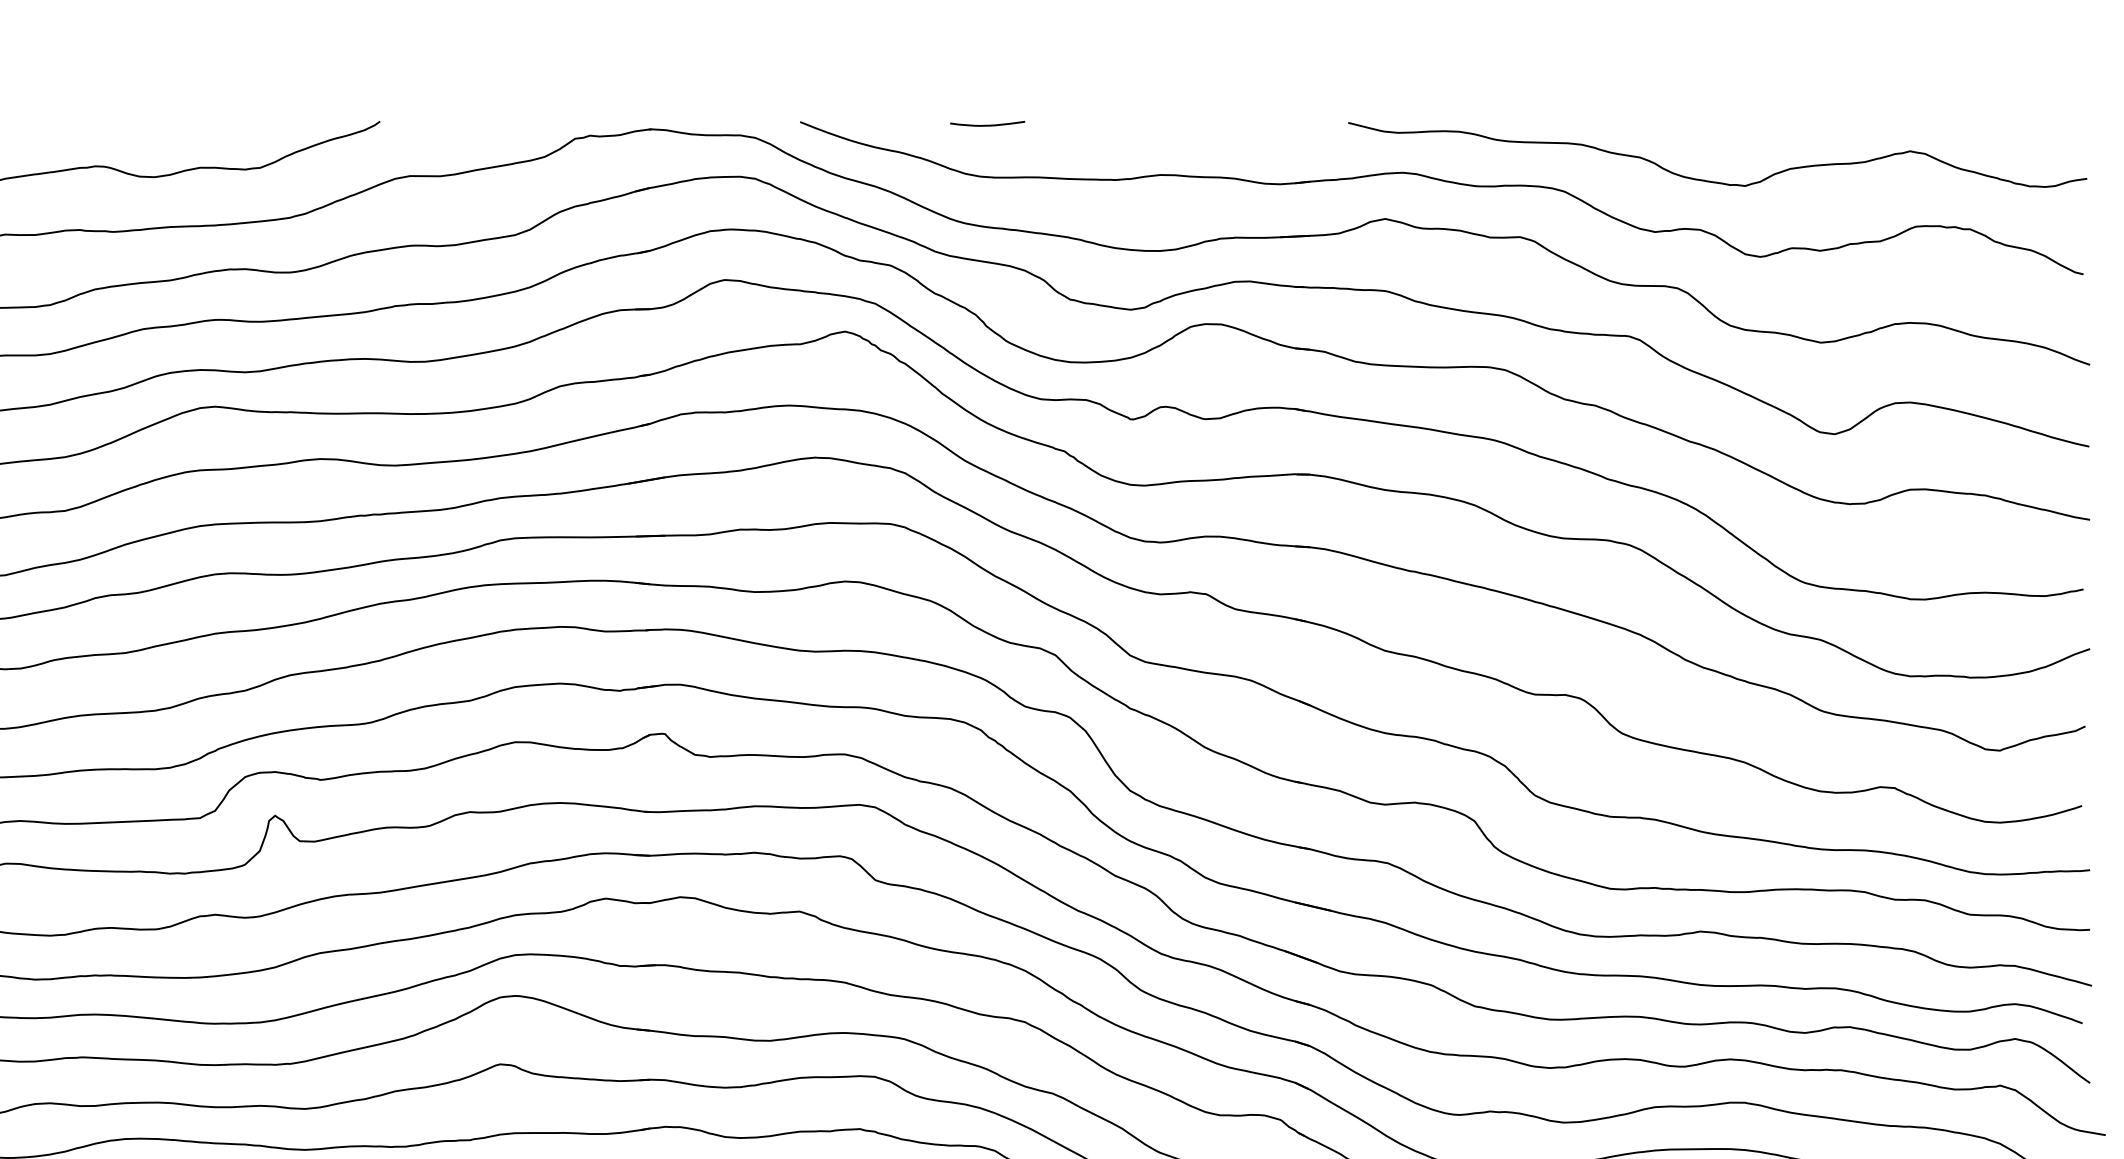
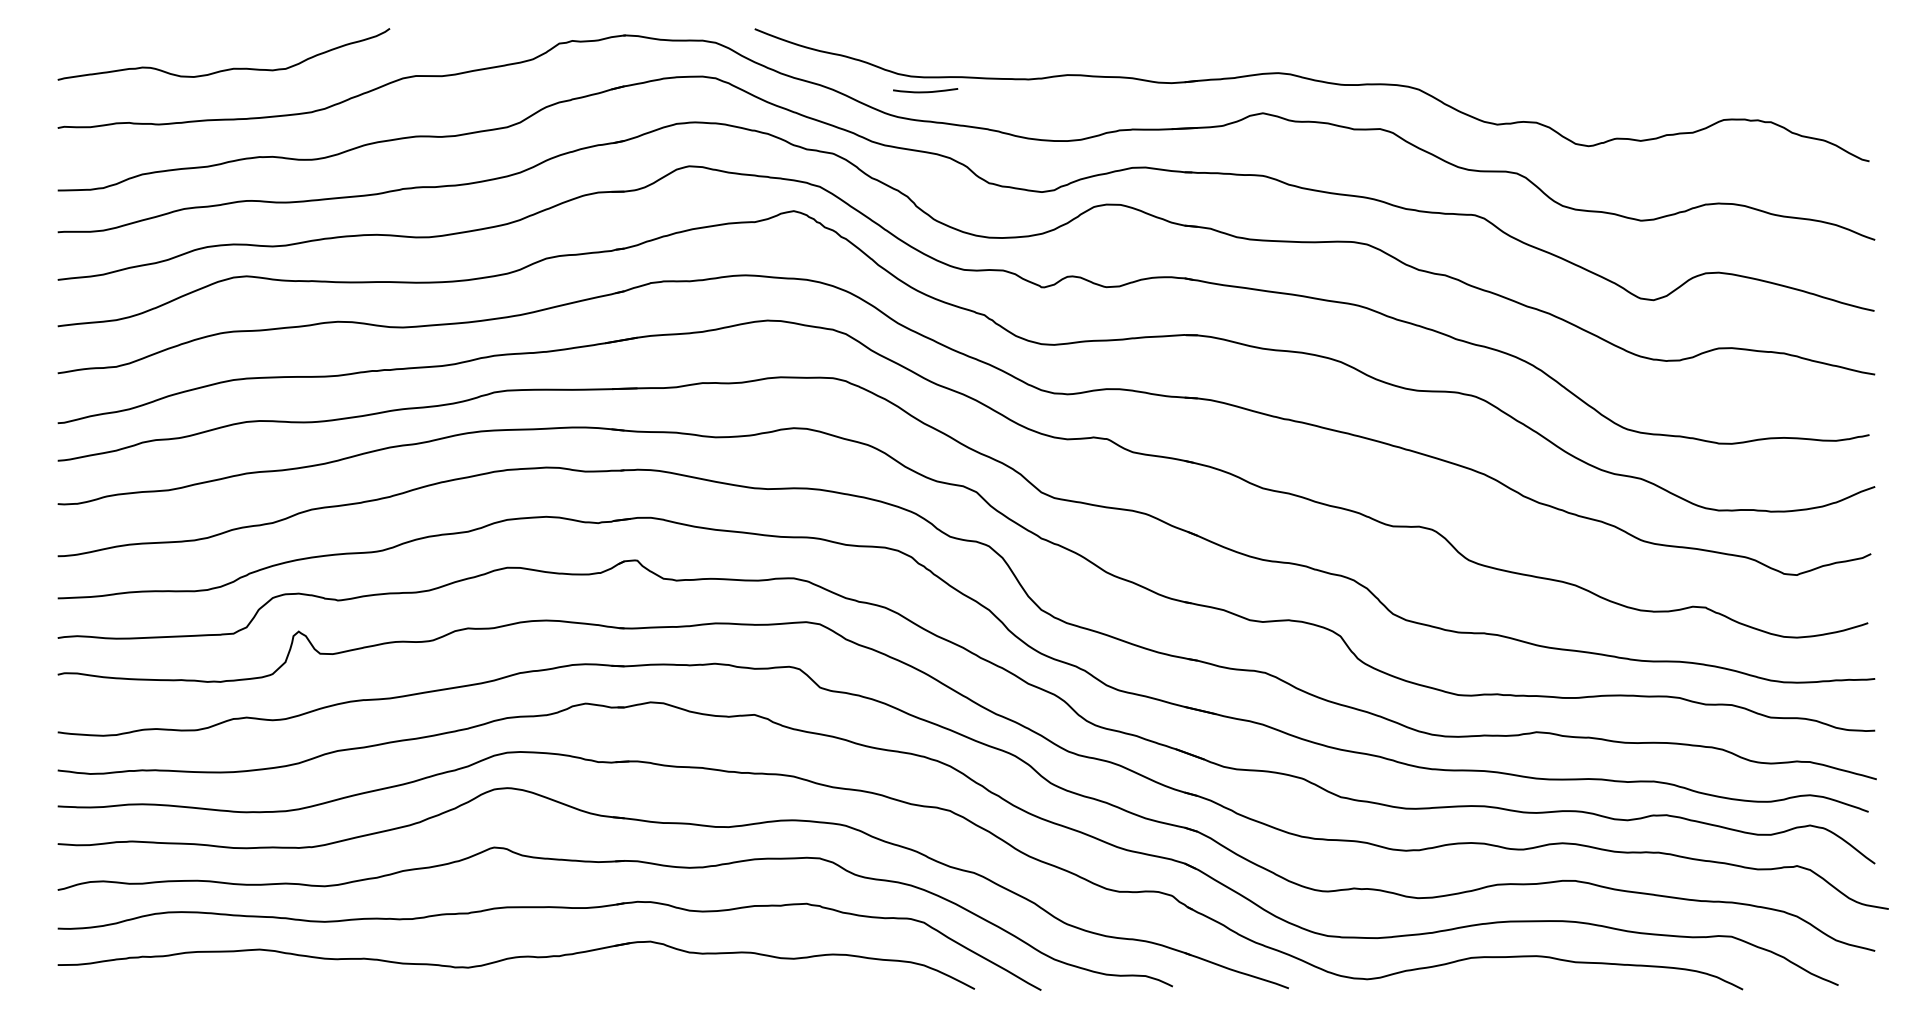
curve: (987, 124) -> (925, 91), moved
curve: (1716, 181) -> (1550, 80), removed

